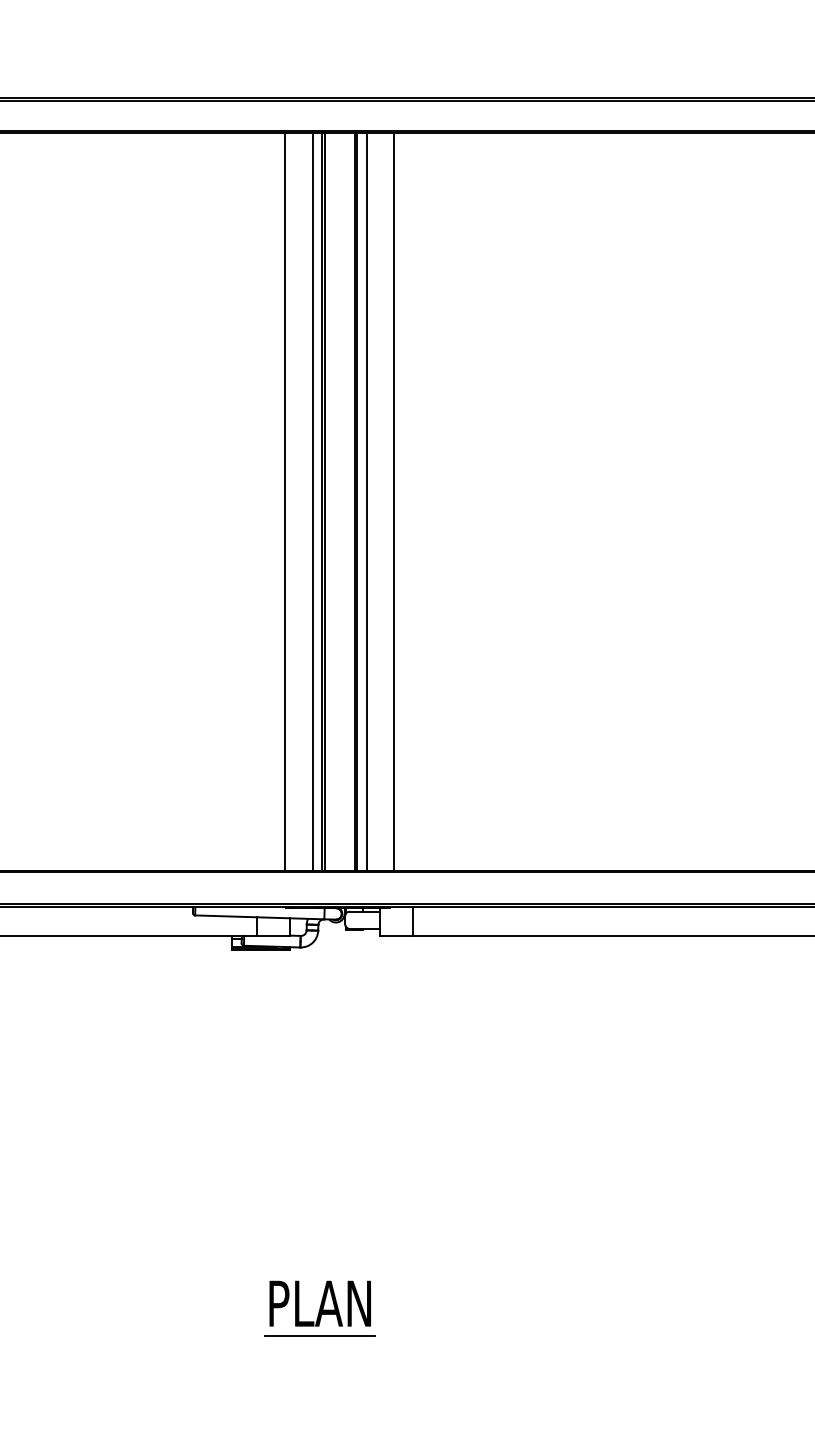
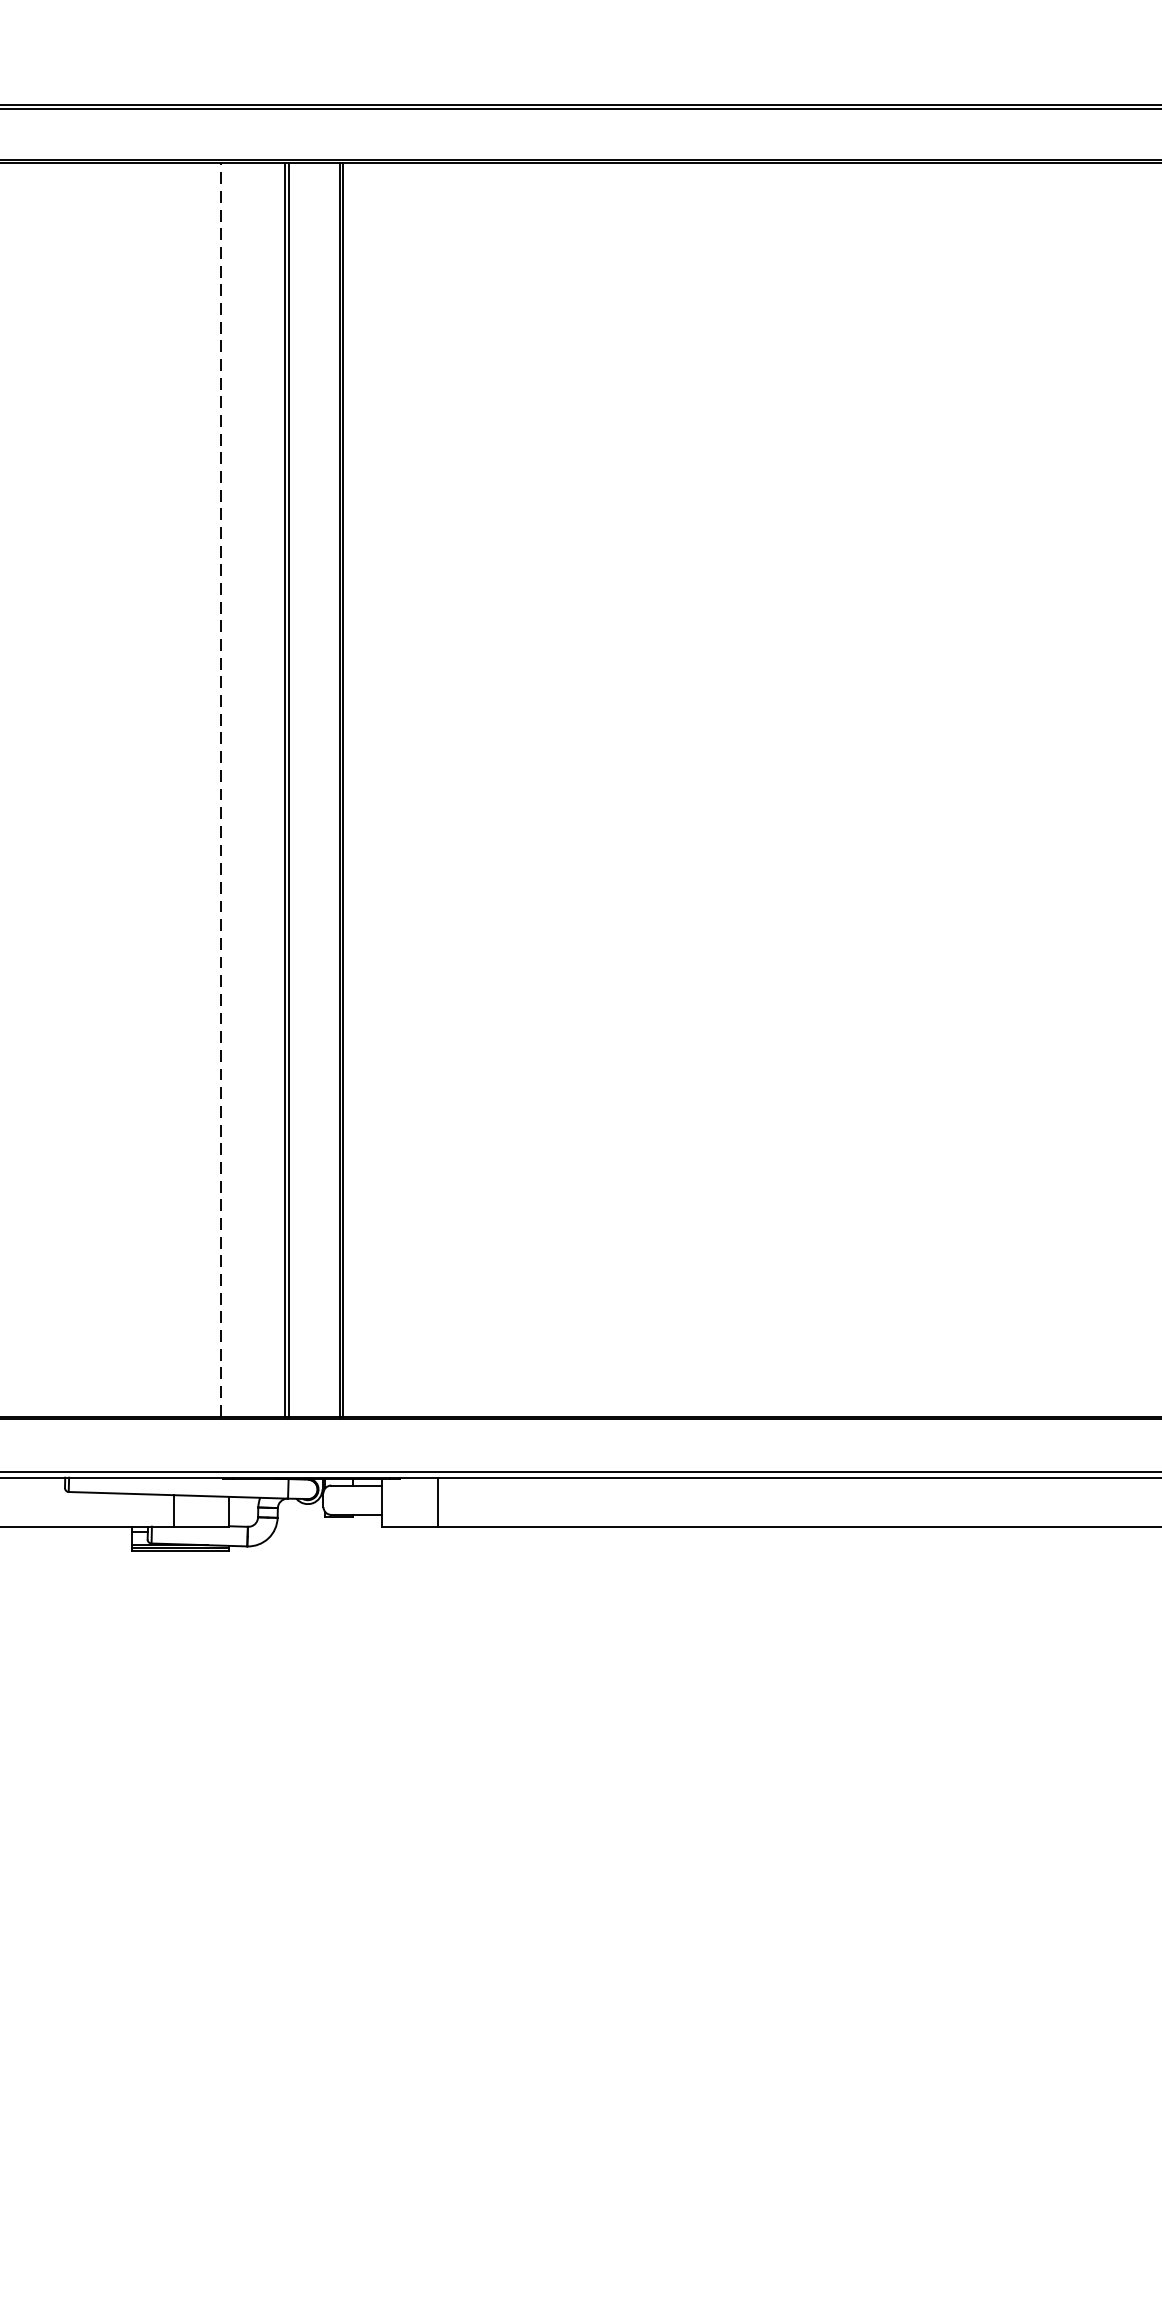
line: (284, 501) -> (220, 789), solid -> dashed
line: (312, 501) -> (267, 789), removed
line: (366, 501) -> (359, 789), removed
line: (394, 501) -> (407, 789), removed
part: (319, 1308) -> (279, 2159), removed

